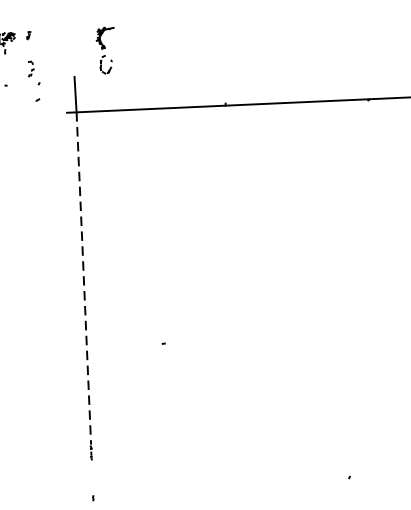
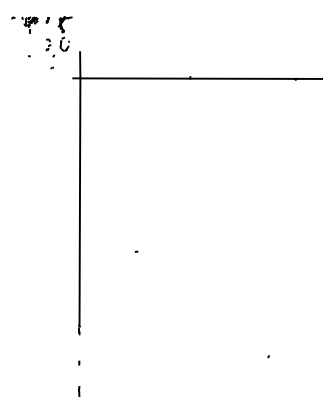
part: (105, 50) -> (64, 33), moved
line: (83, 277) -> (79, 200), dashed -> solid

